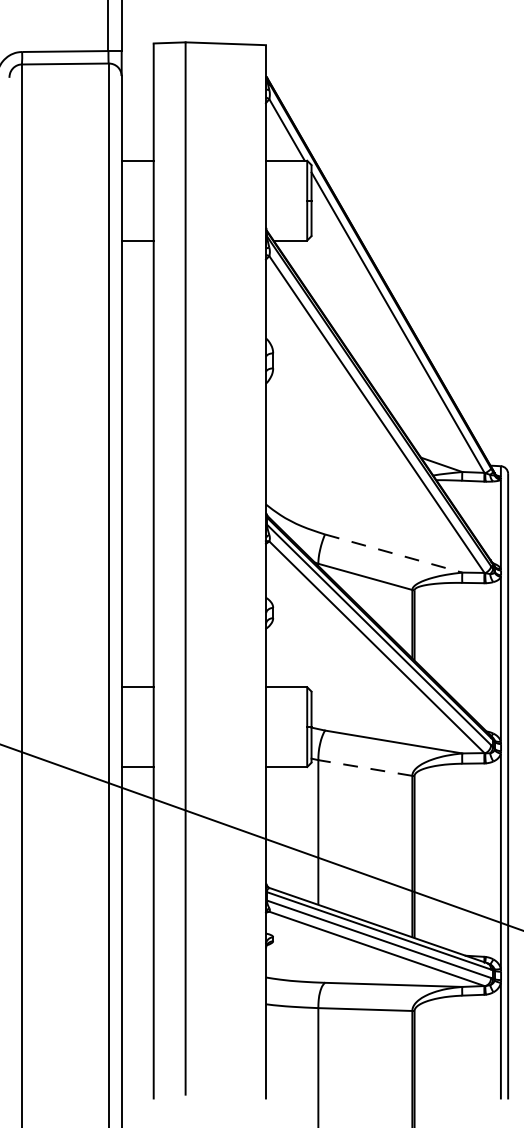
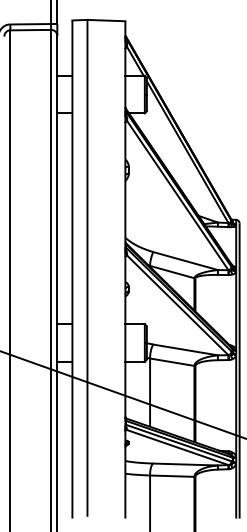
line: (393, 554) -> (185, 261), dashed -> solid
line: (363, 768) -> (171, 362), dashed -> solid

